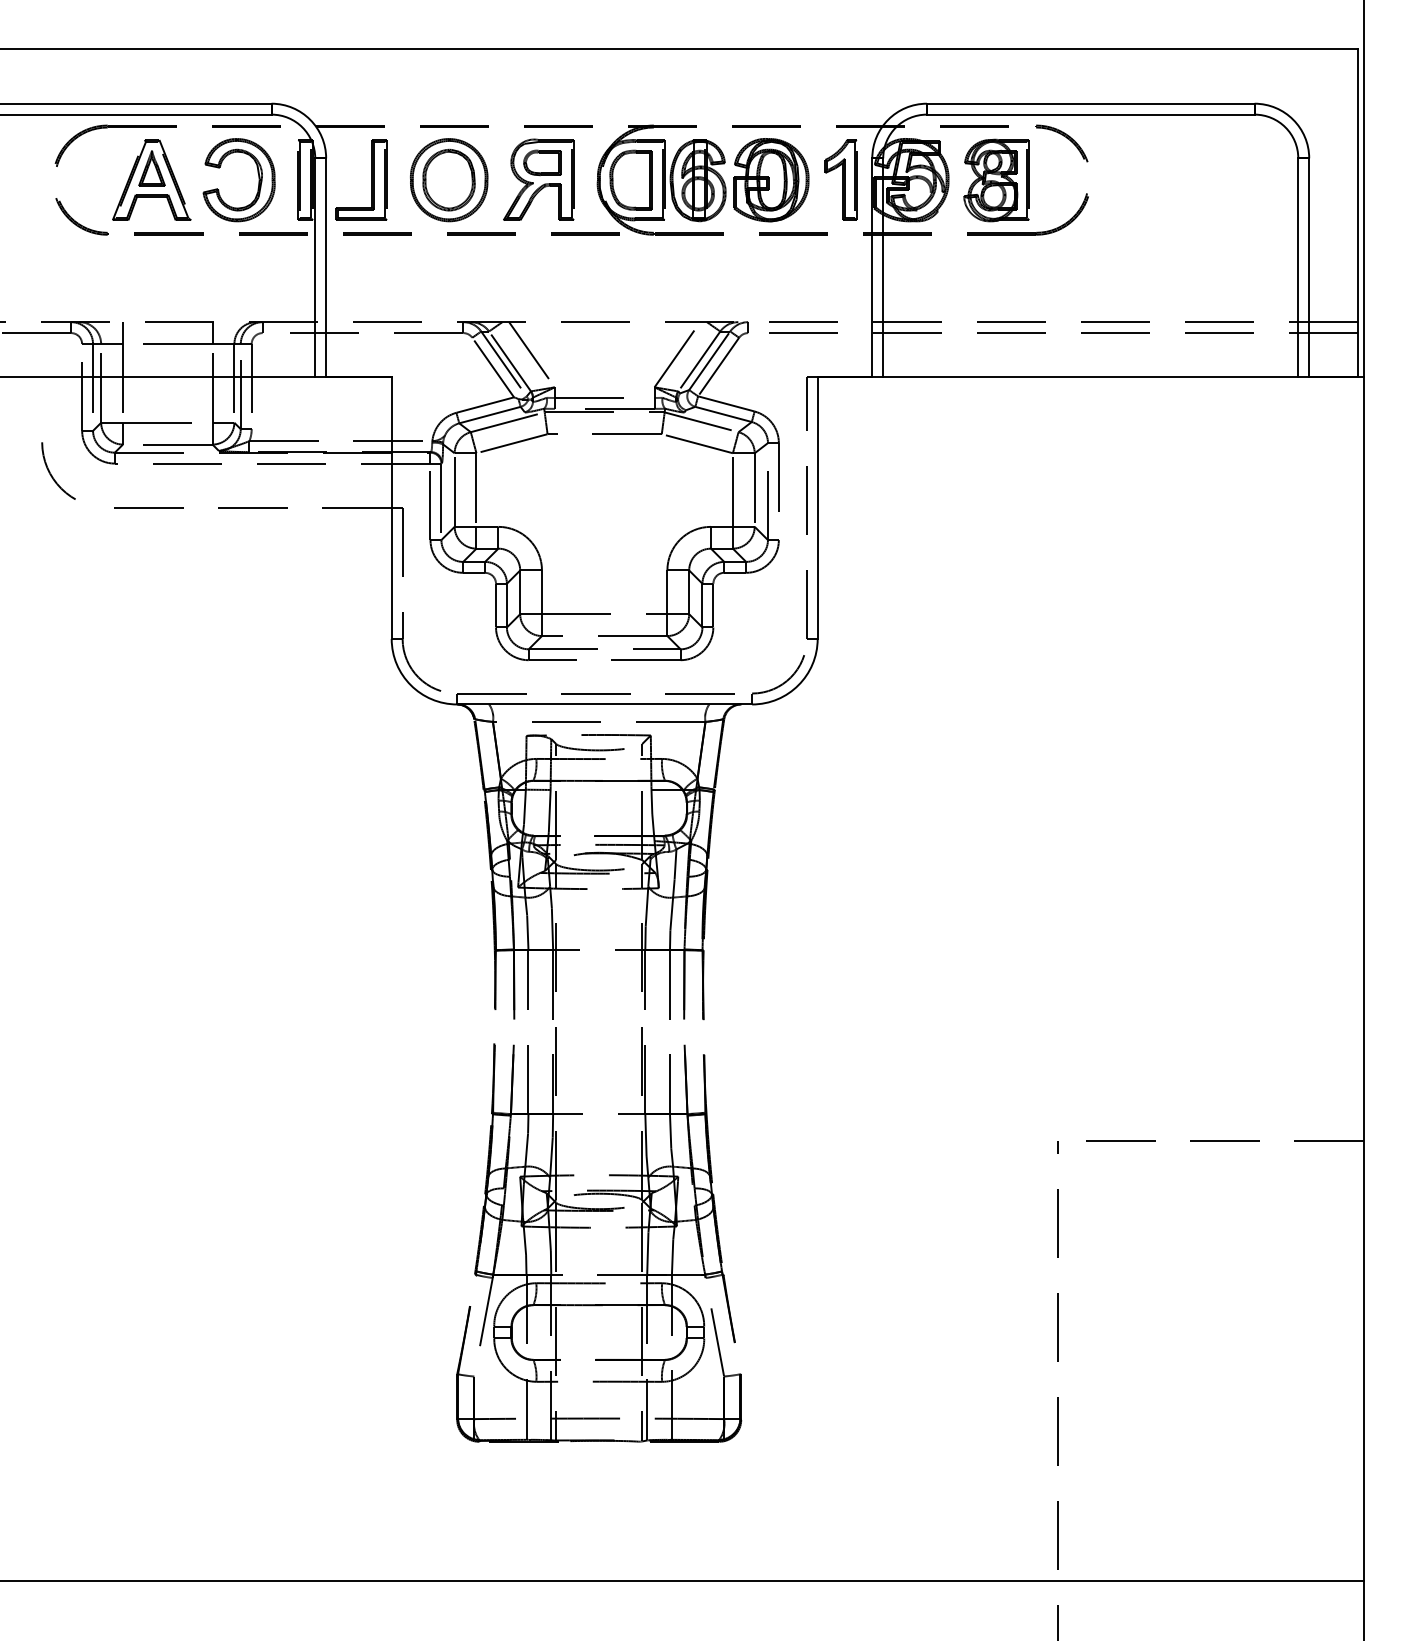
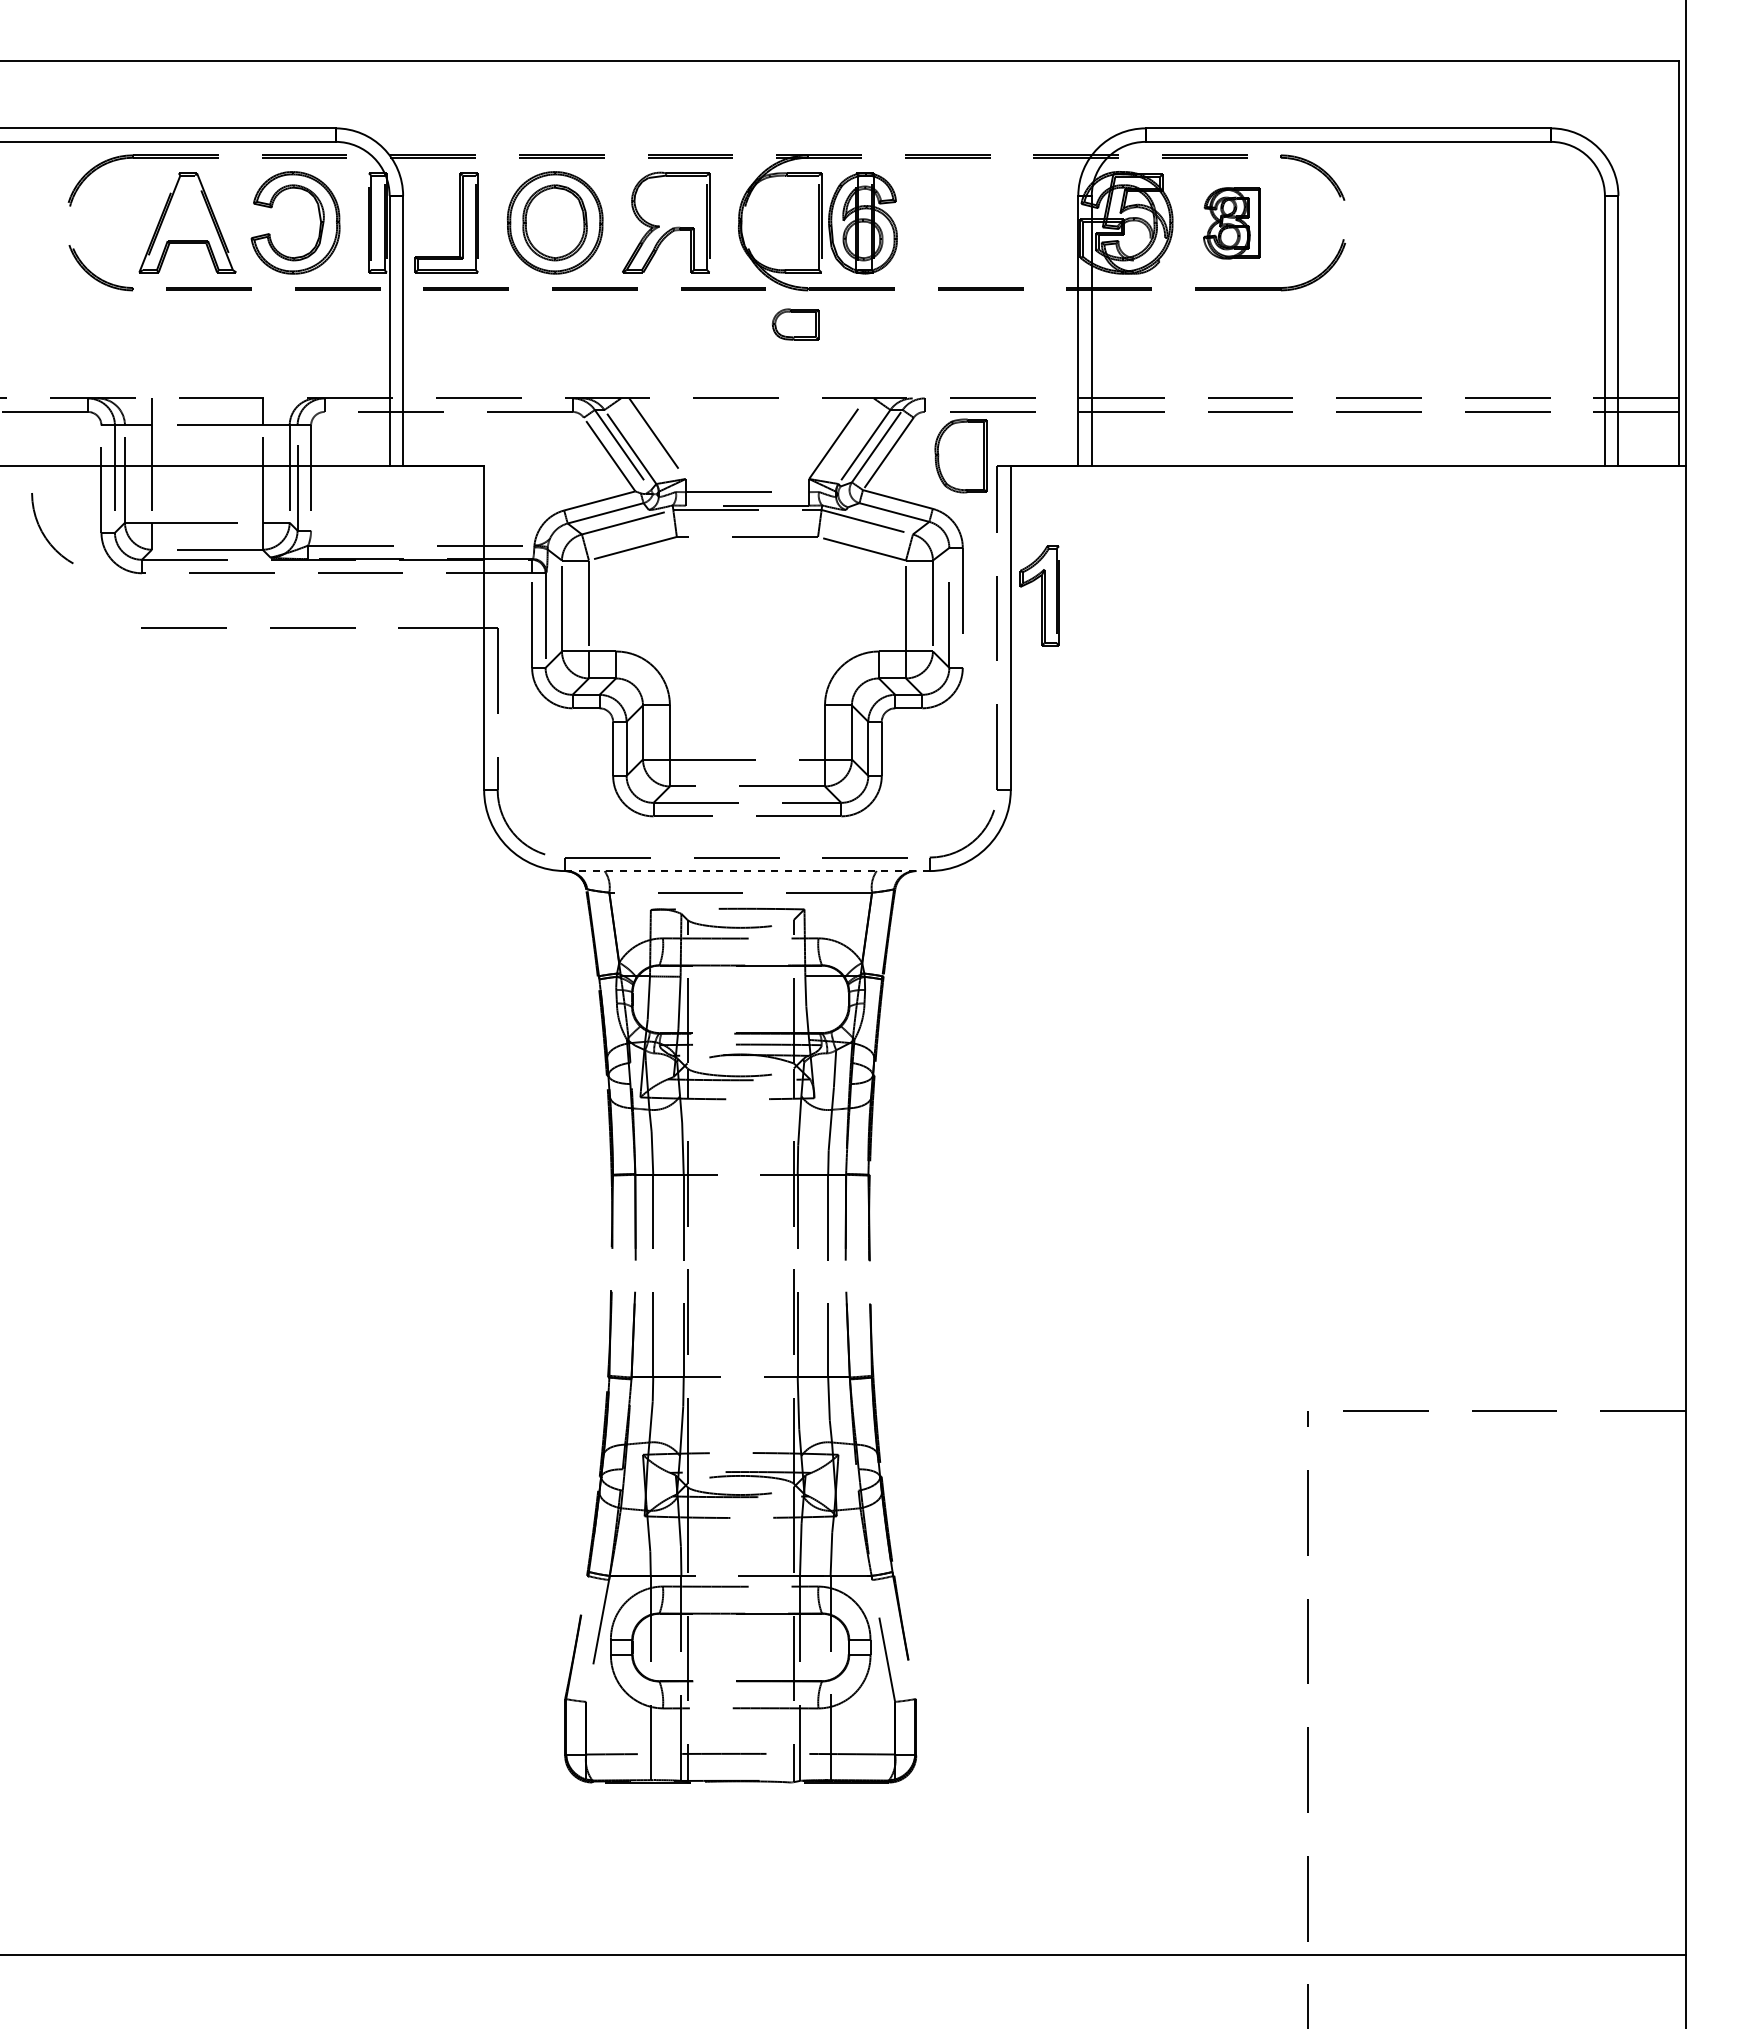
part: (542, 162) -> (795, 324), moved
part: (151, 168) -> (187, 208), removed
part: (630, 179) -> (960, 455), moved
part: (771, 179) -> (953, 222), removed
part: (840, 179) -> (1039, 595), moved
part: (996, 180) -> (1231, 223), size x0.7
arc: (52, 475) -> (44, 533), moved
line: (604, 704) -> (747, 871), solid -> dashed

